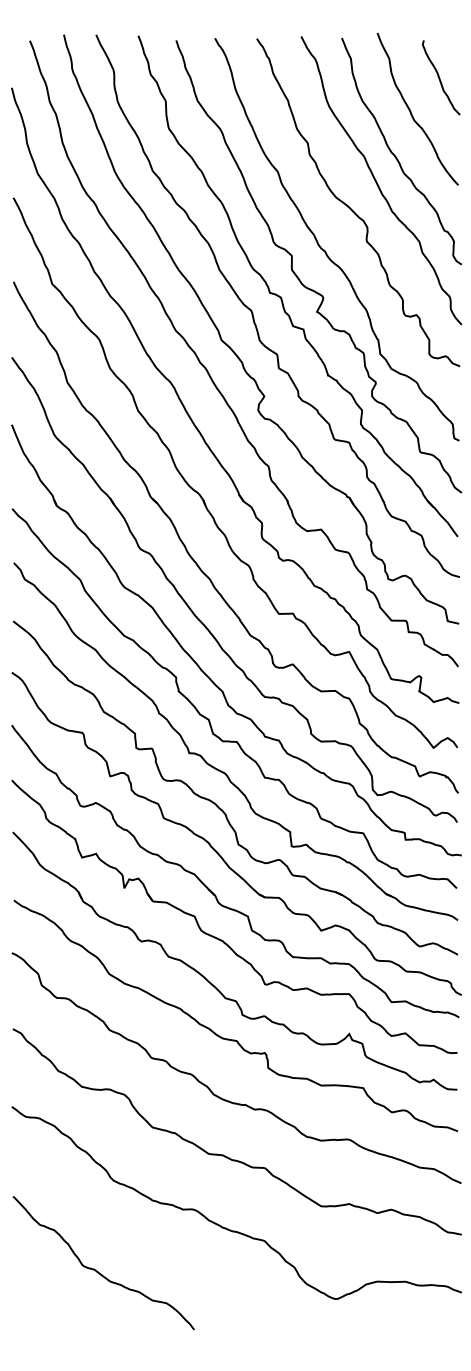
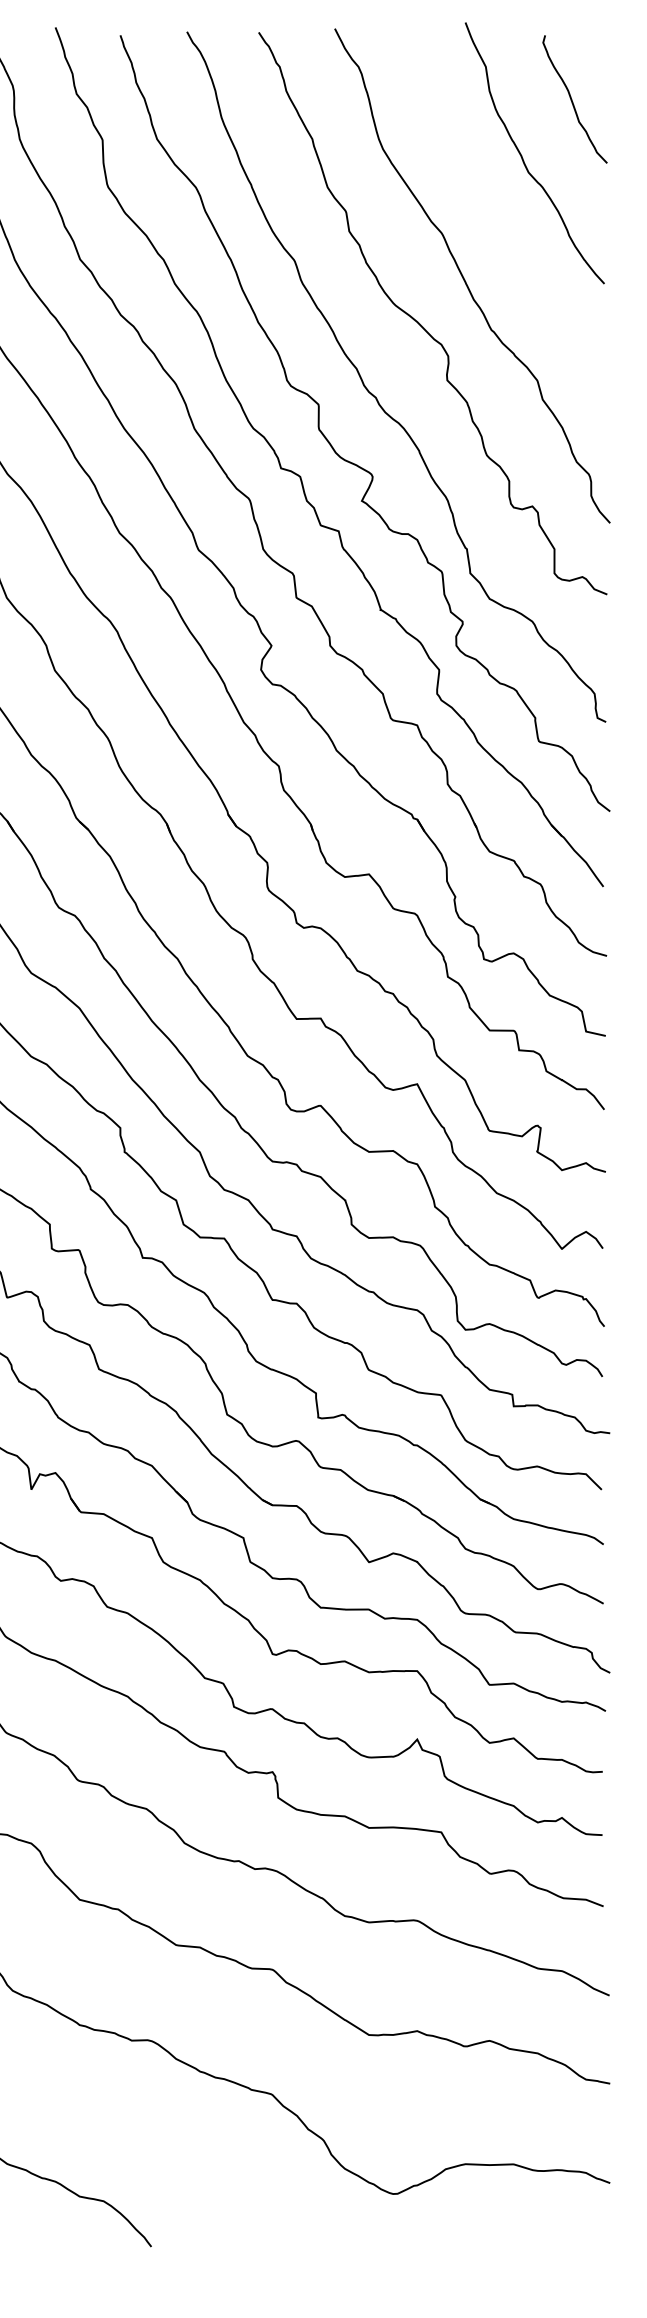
curve: (396, 156) -> (498, 234), removed

